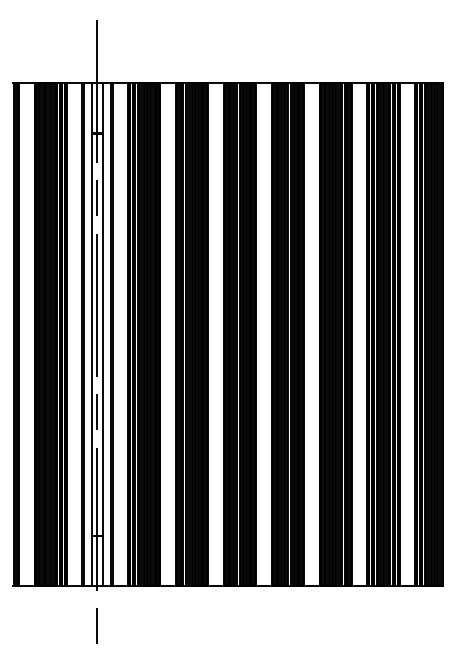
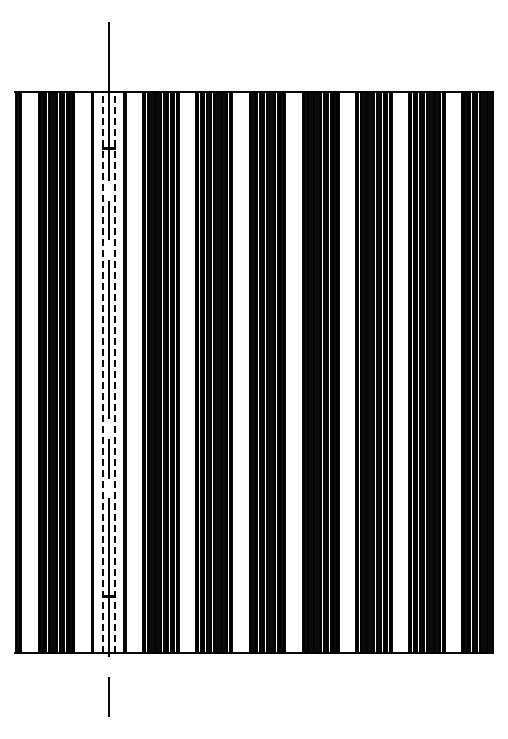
line: (91, 333) -> (102, 371), solid -> dashed
line: (102, 333) -> (114, 371), solid -> dashed

